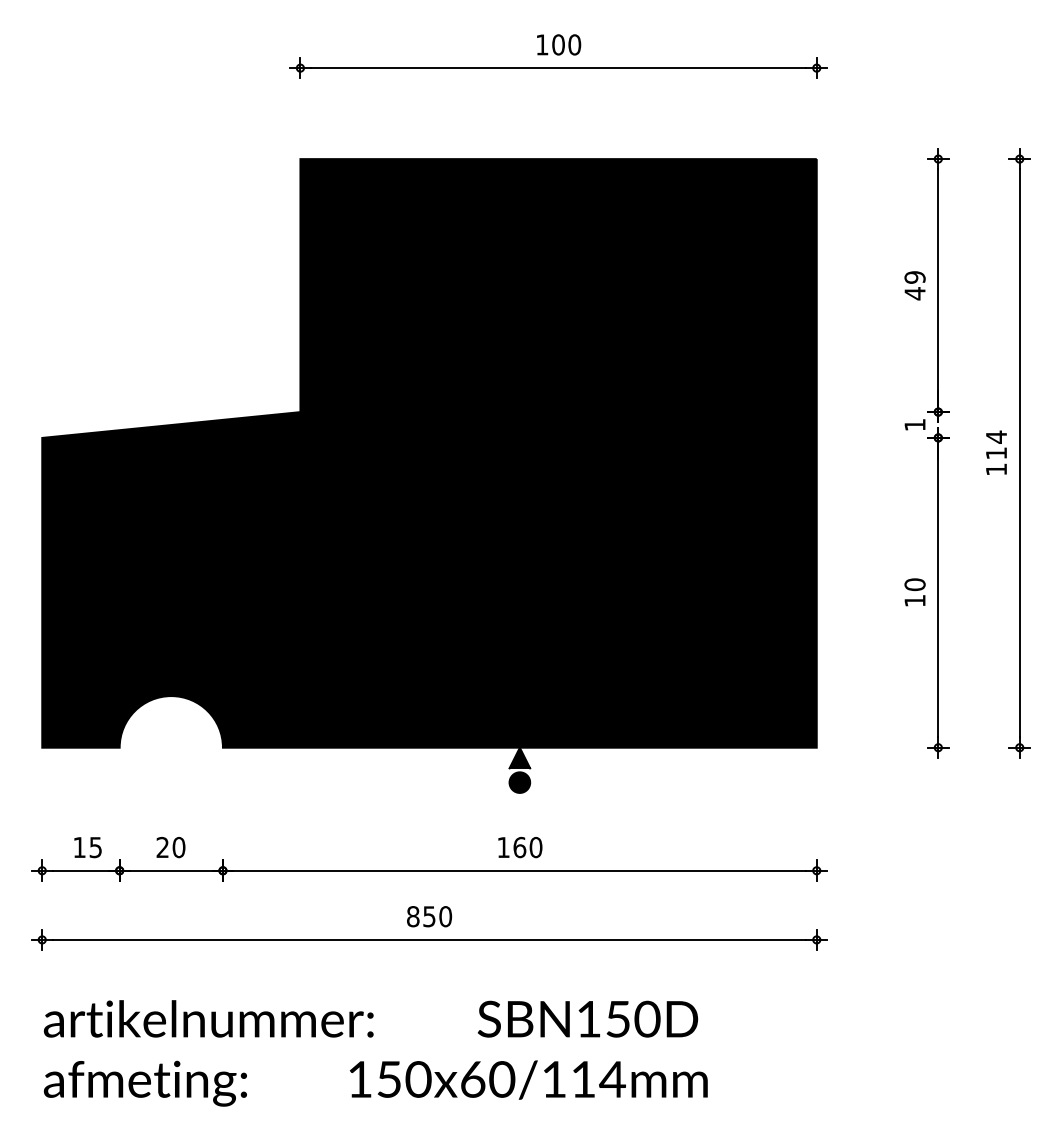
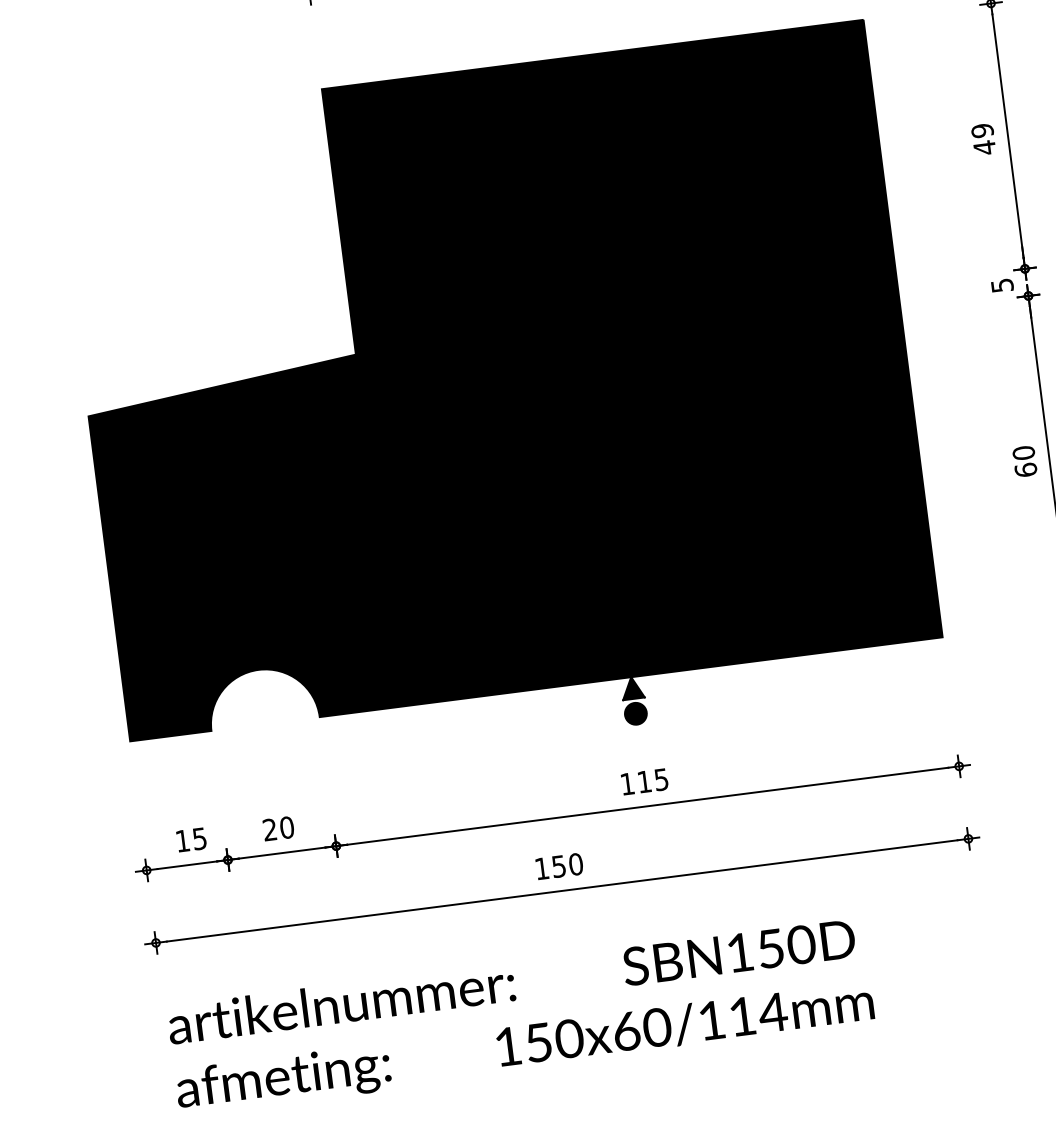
text: (914, 425) -> (1001, 286), 1 -> 5
text: (914, 600) -> (1025, 469), 10 -> 60
text: (527, 847) -> (652, 780), 160 -> 115
text: (413, 916) -> (542, 868), 850 -> 150

